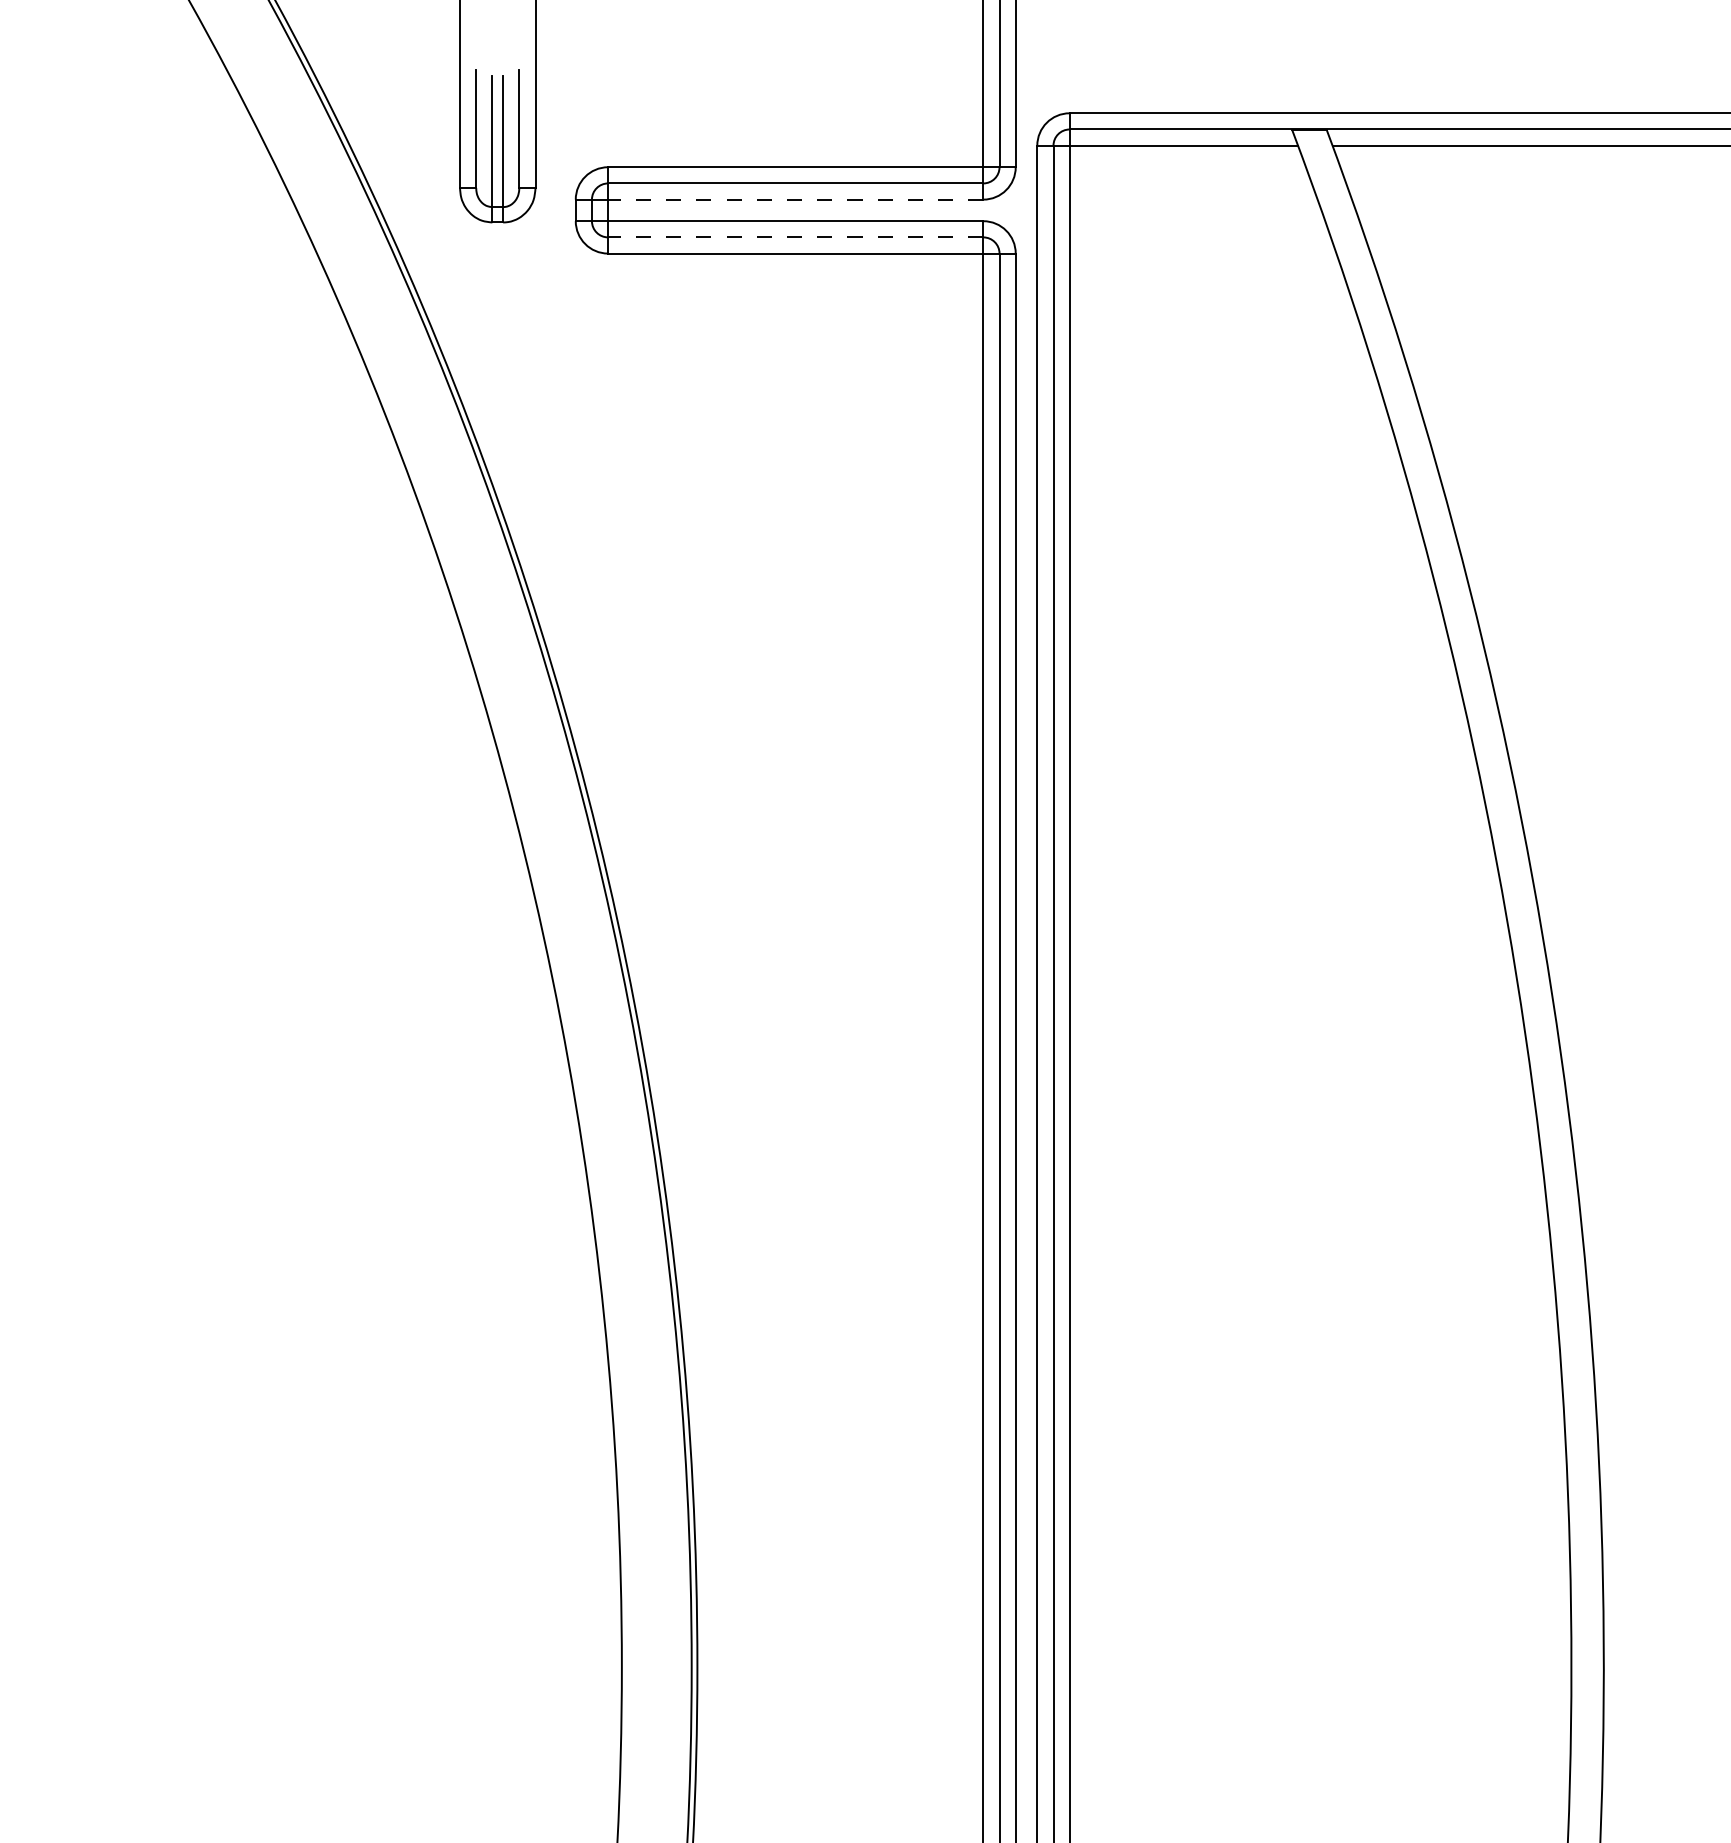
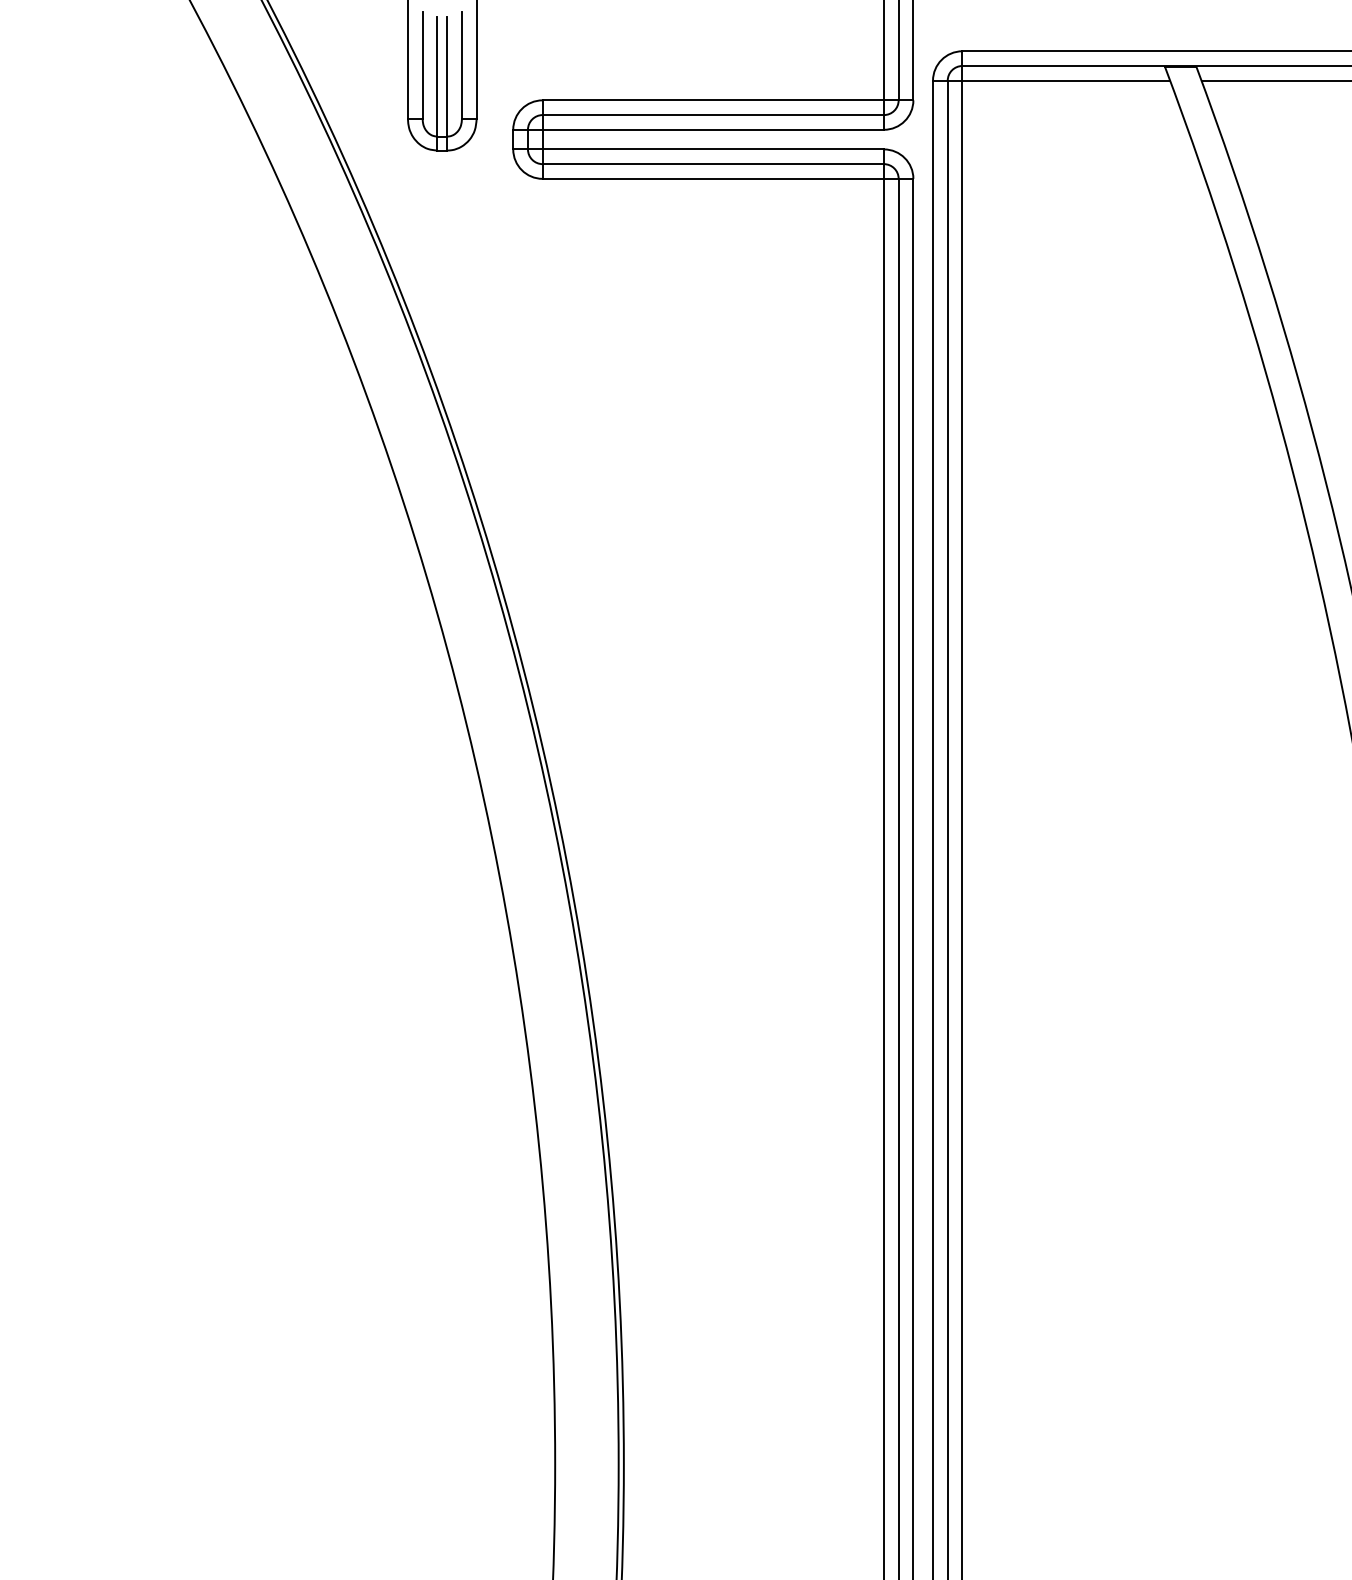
line: (795, 199) -> (713, 129), dashed -> solid
line: (795, 237) -> (713, 164), dashed -> solid

